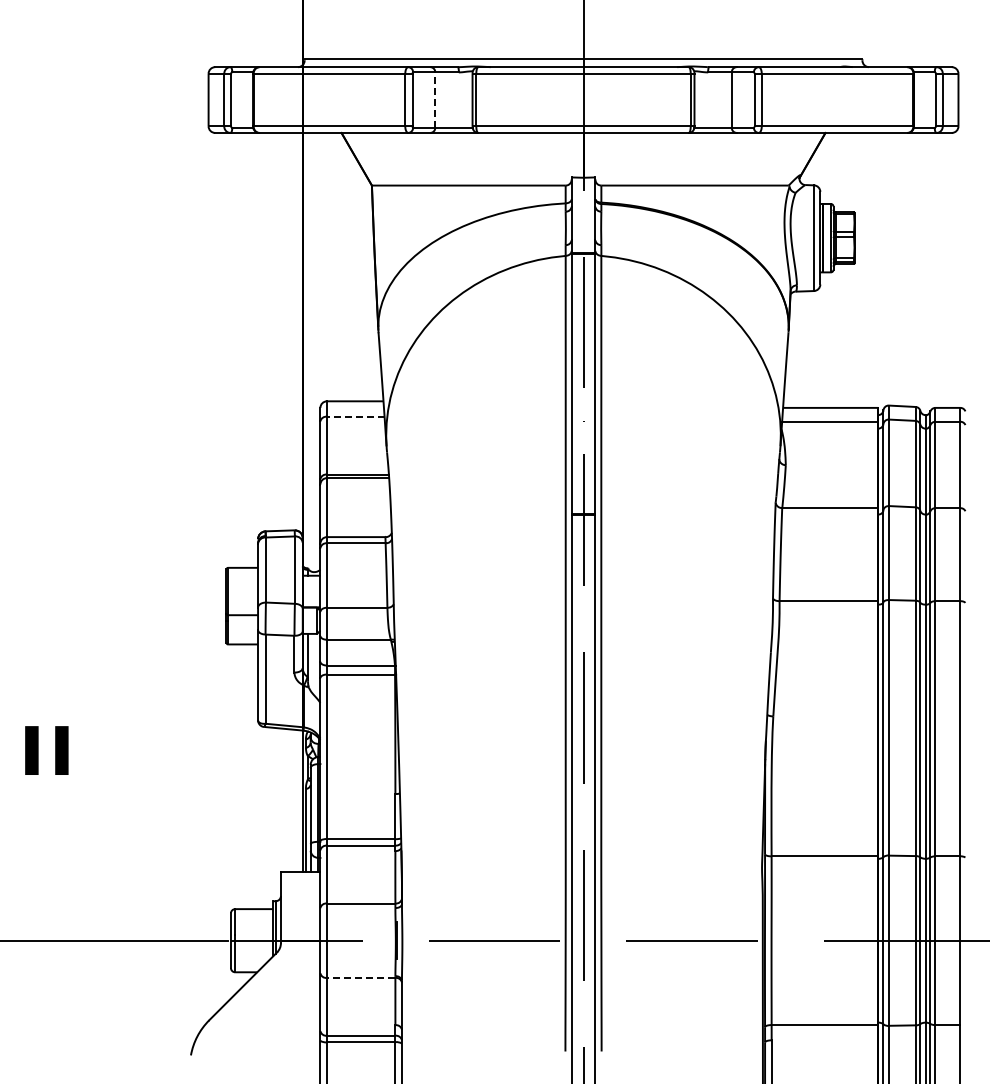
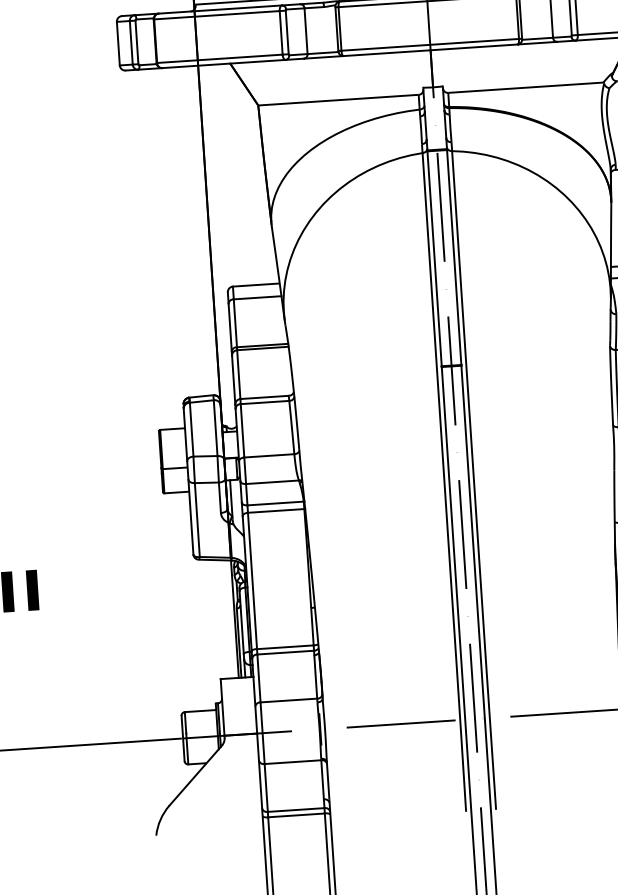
line: (435, 100) -> (306, 31), dashed -> solid
line: (355, 416) -> (257, 297), dashed -> solid
line: (360, 977) -> (292, 761), dashed -> solid

